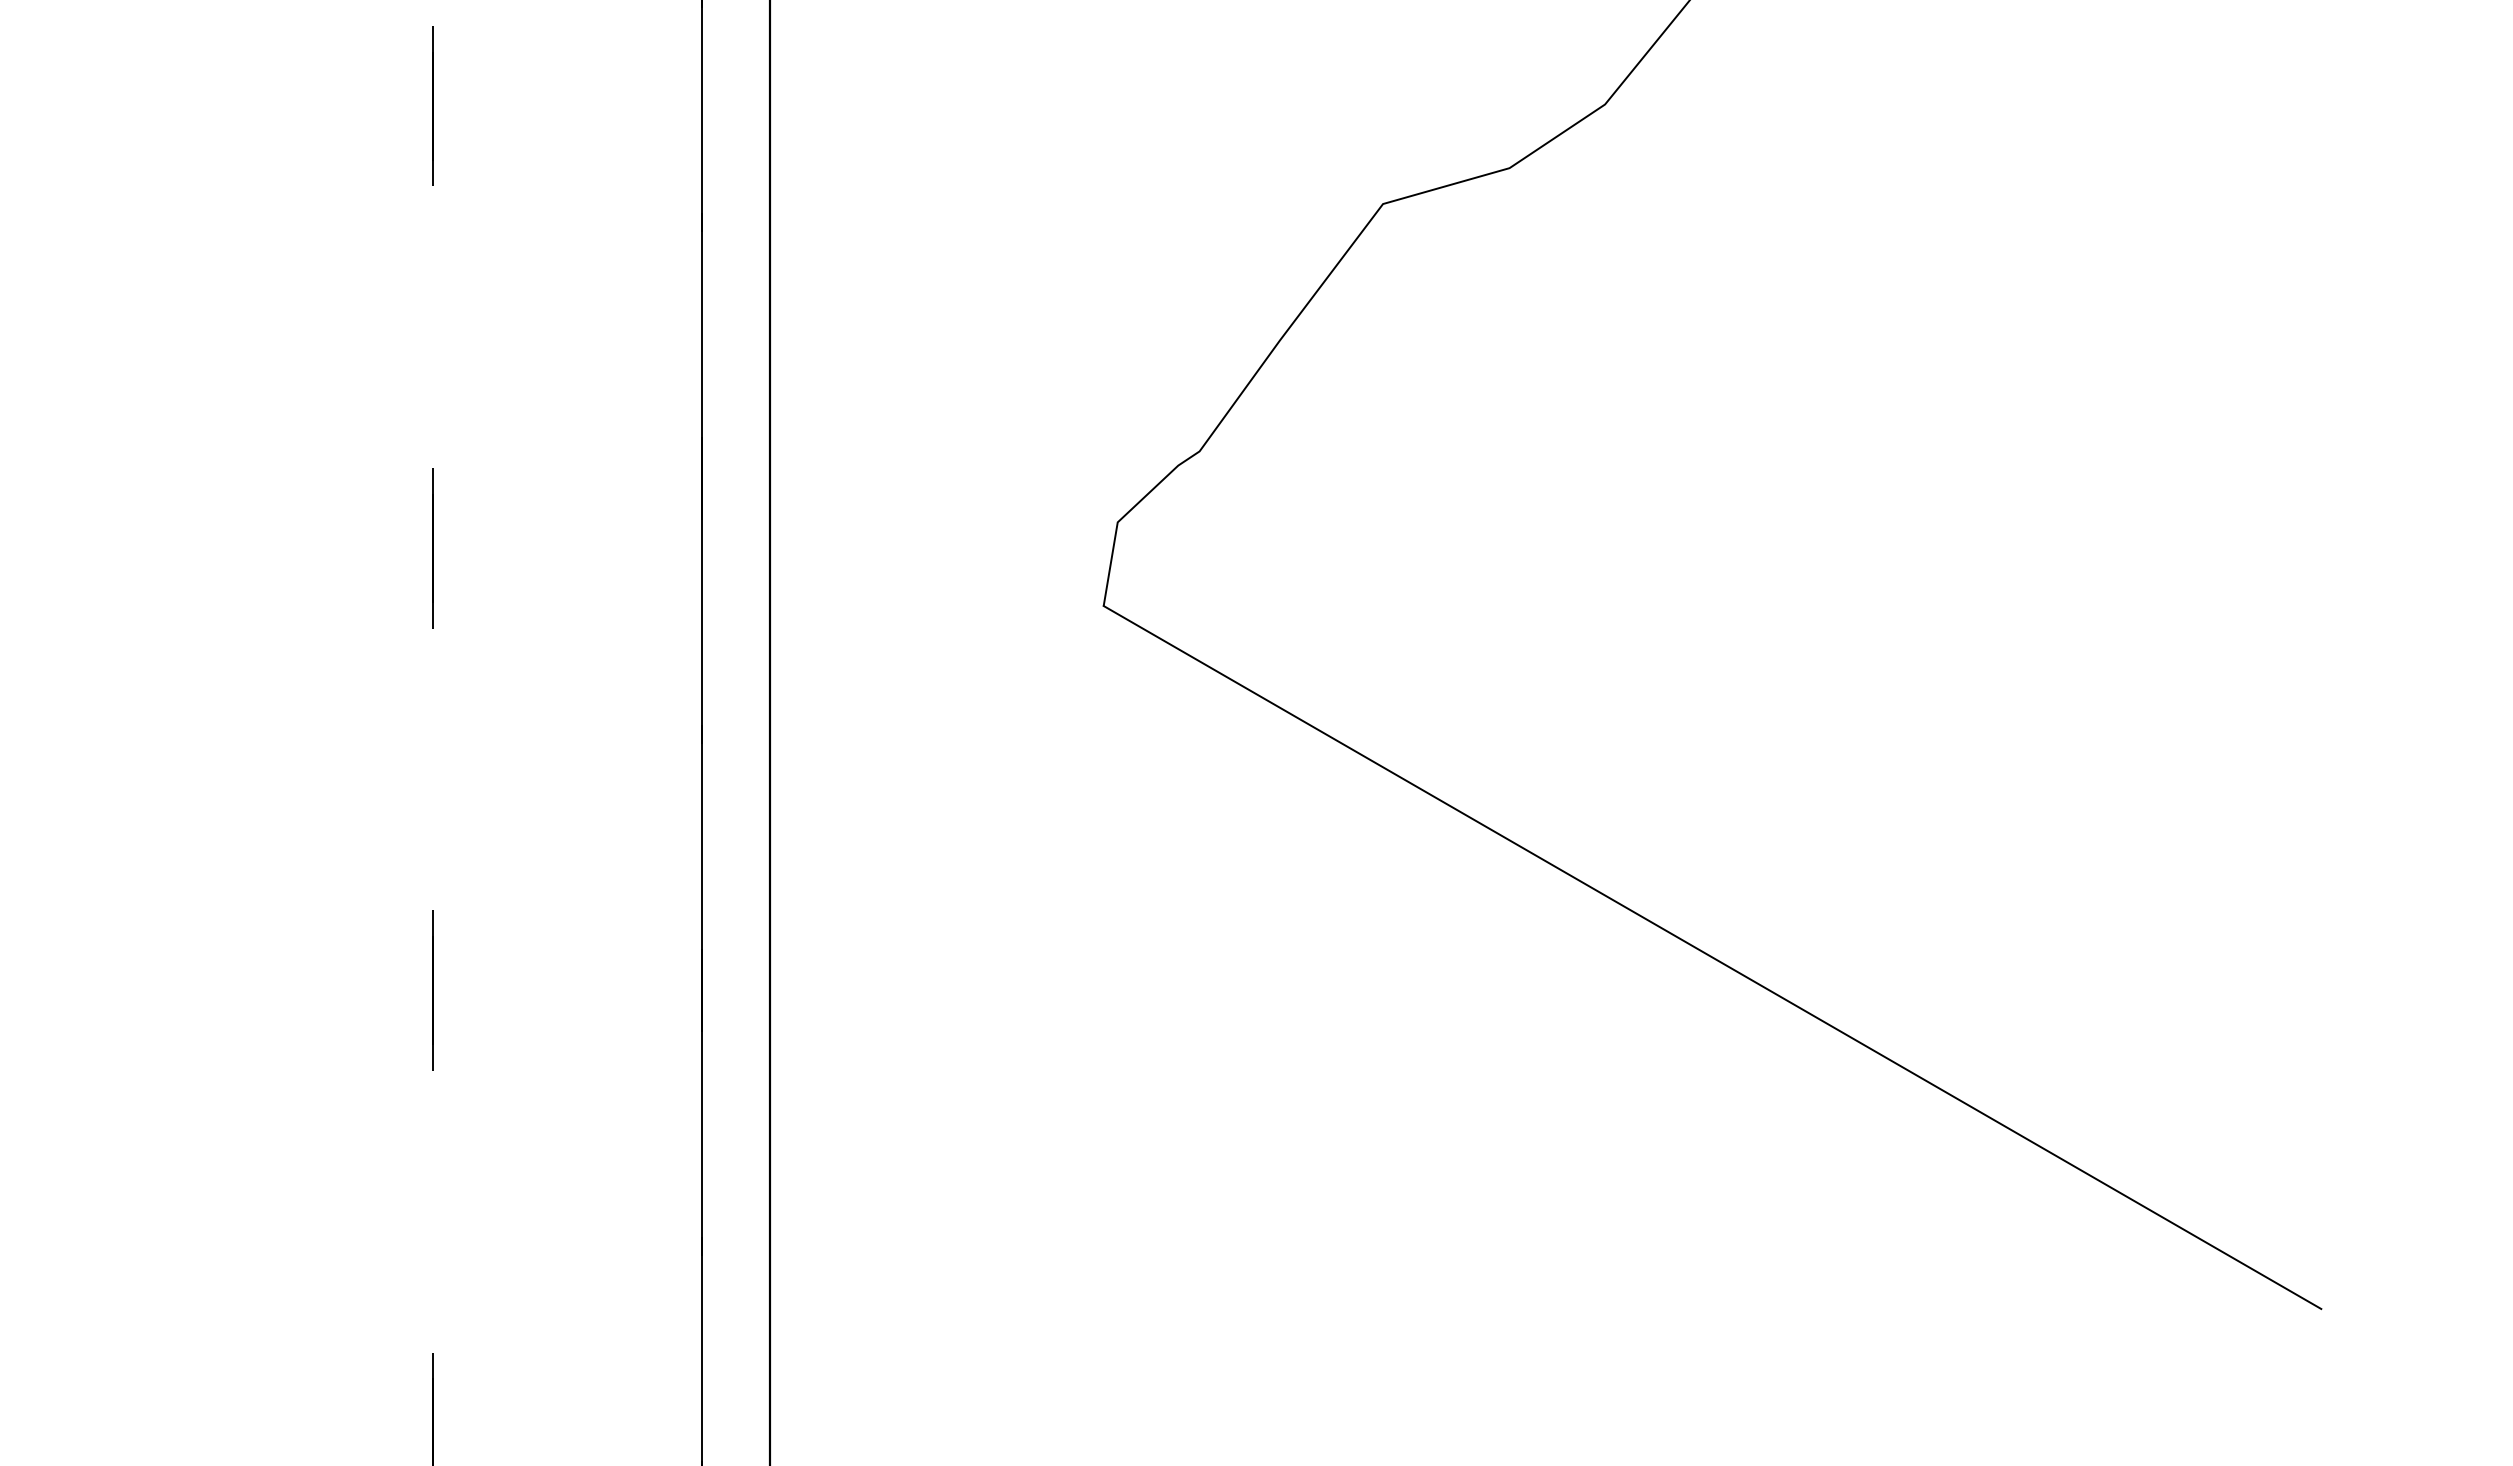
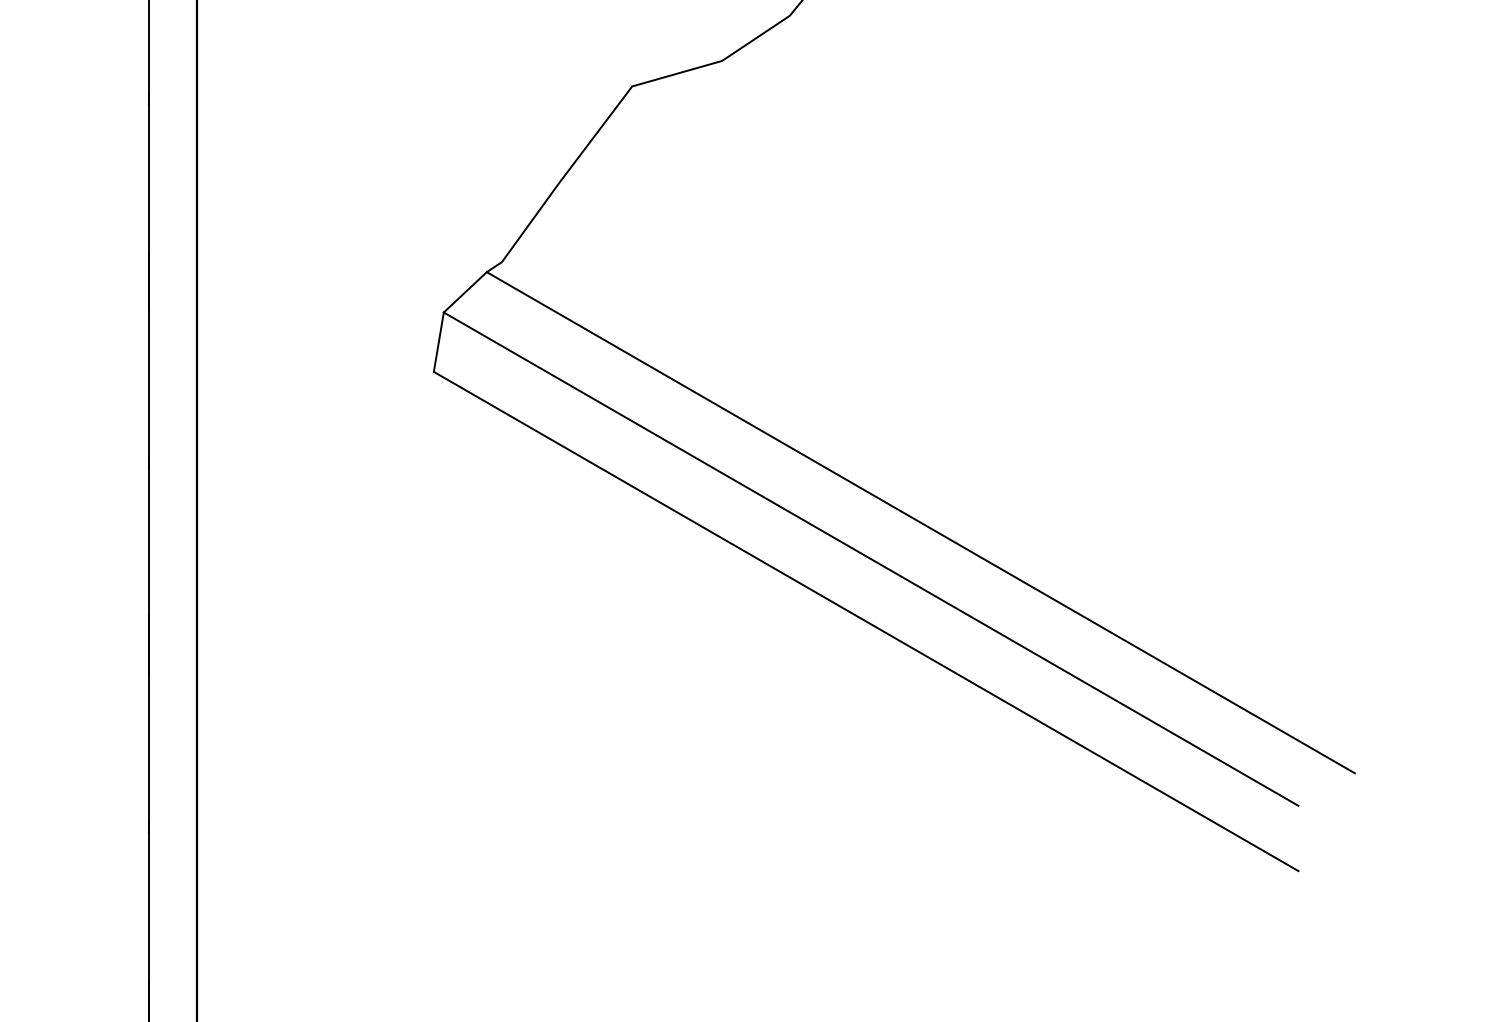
line: (1789, 818) -> (920, 522), added
line: (1719, 869) -> (871, 558), added

